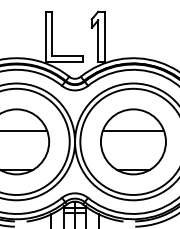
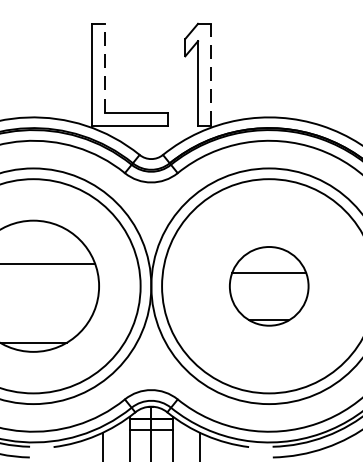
line: (51, 33) -> (103, 67), solid -> dashed
line: (104, 36) -> (210, 73), solid -> dashed
part: (133, 141) -> (269, 285), size x0.6

